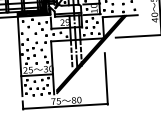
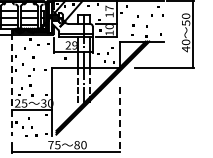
line: (19, 56) -> (11, 85), solid -> dashed
line: (106, 79) -> (119, 120), solid -> dashed

